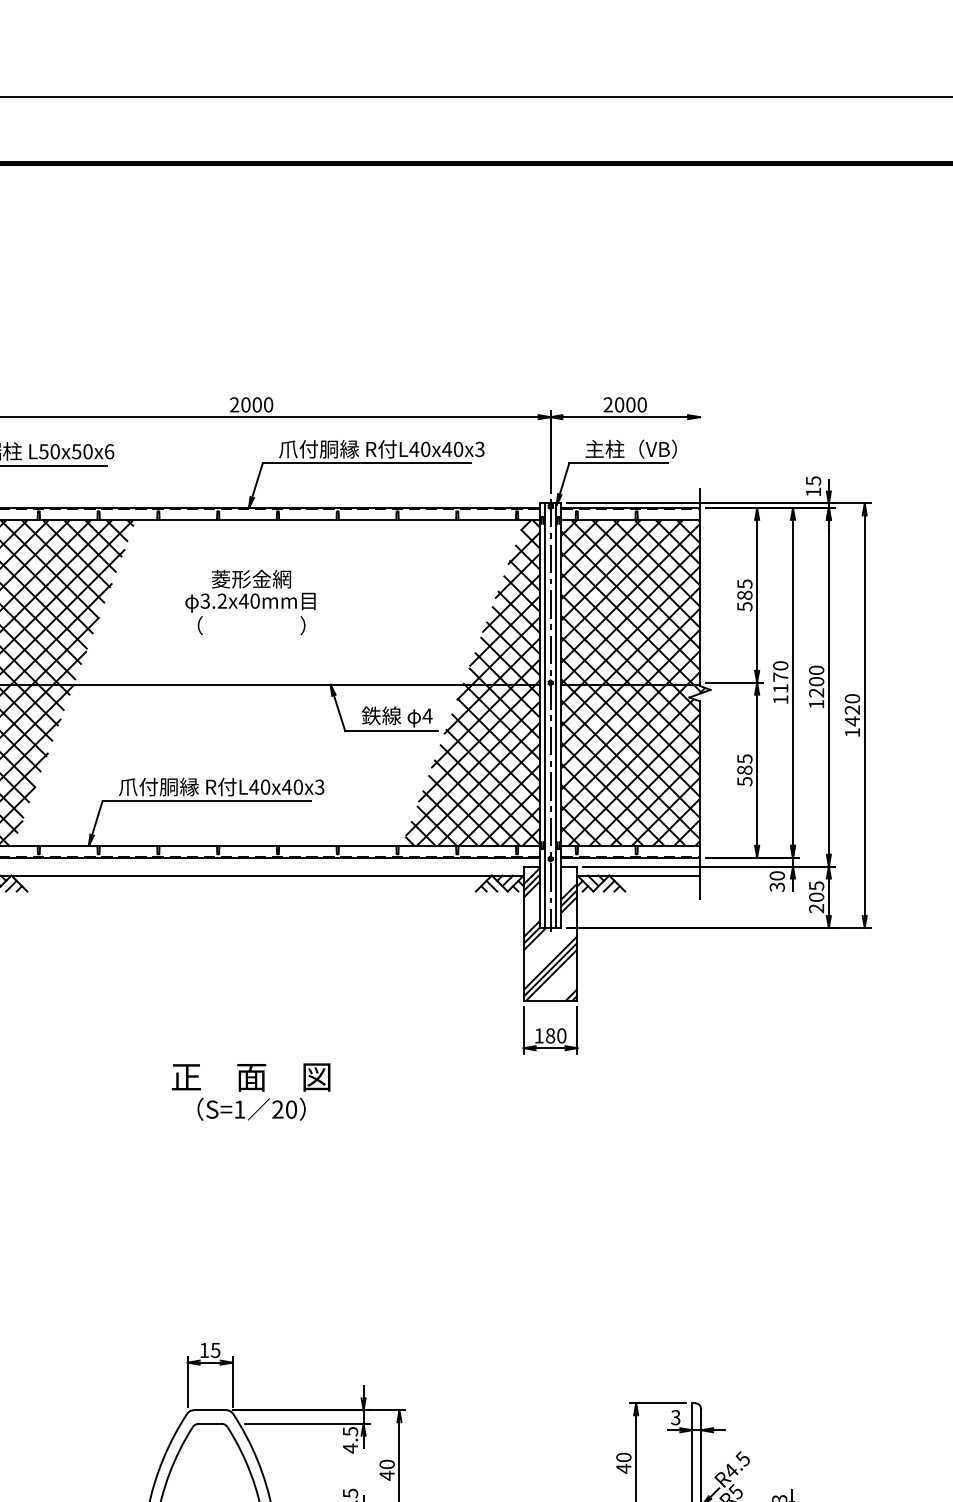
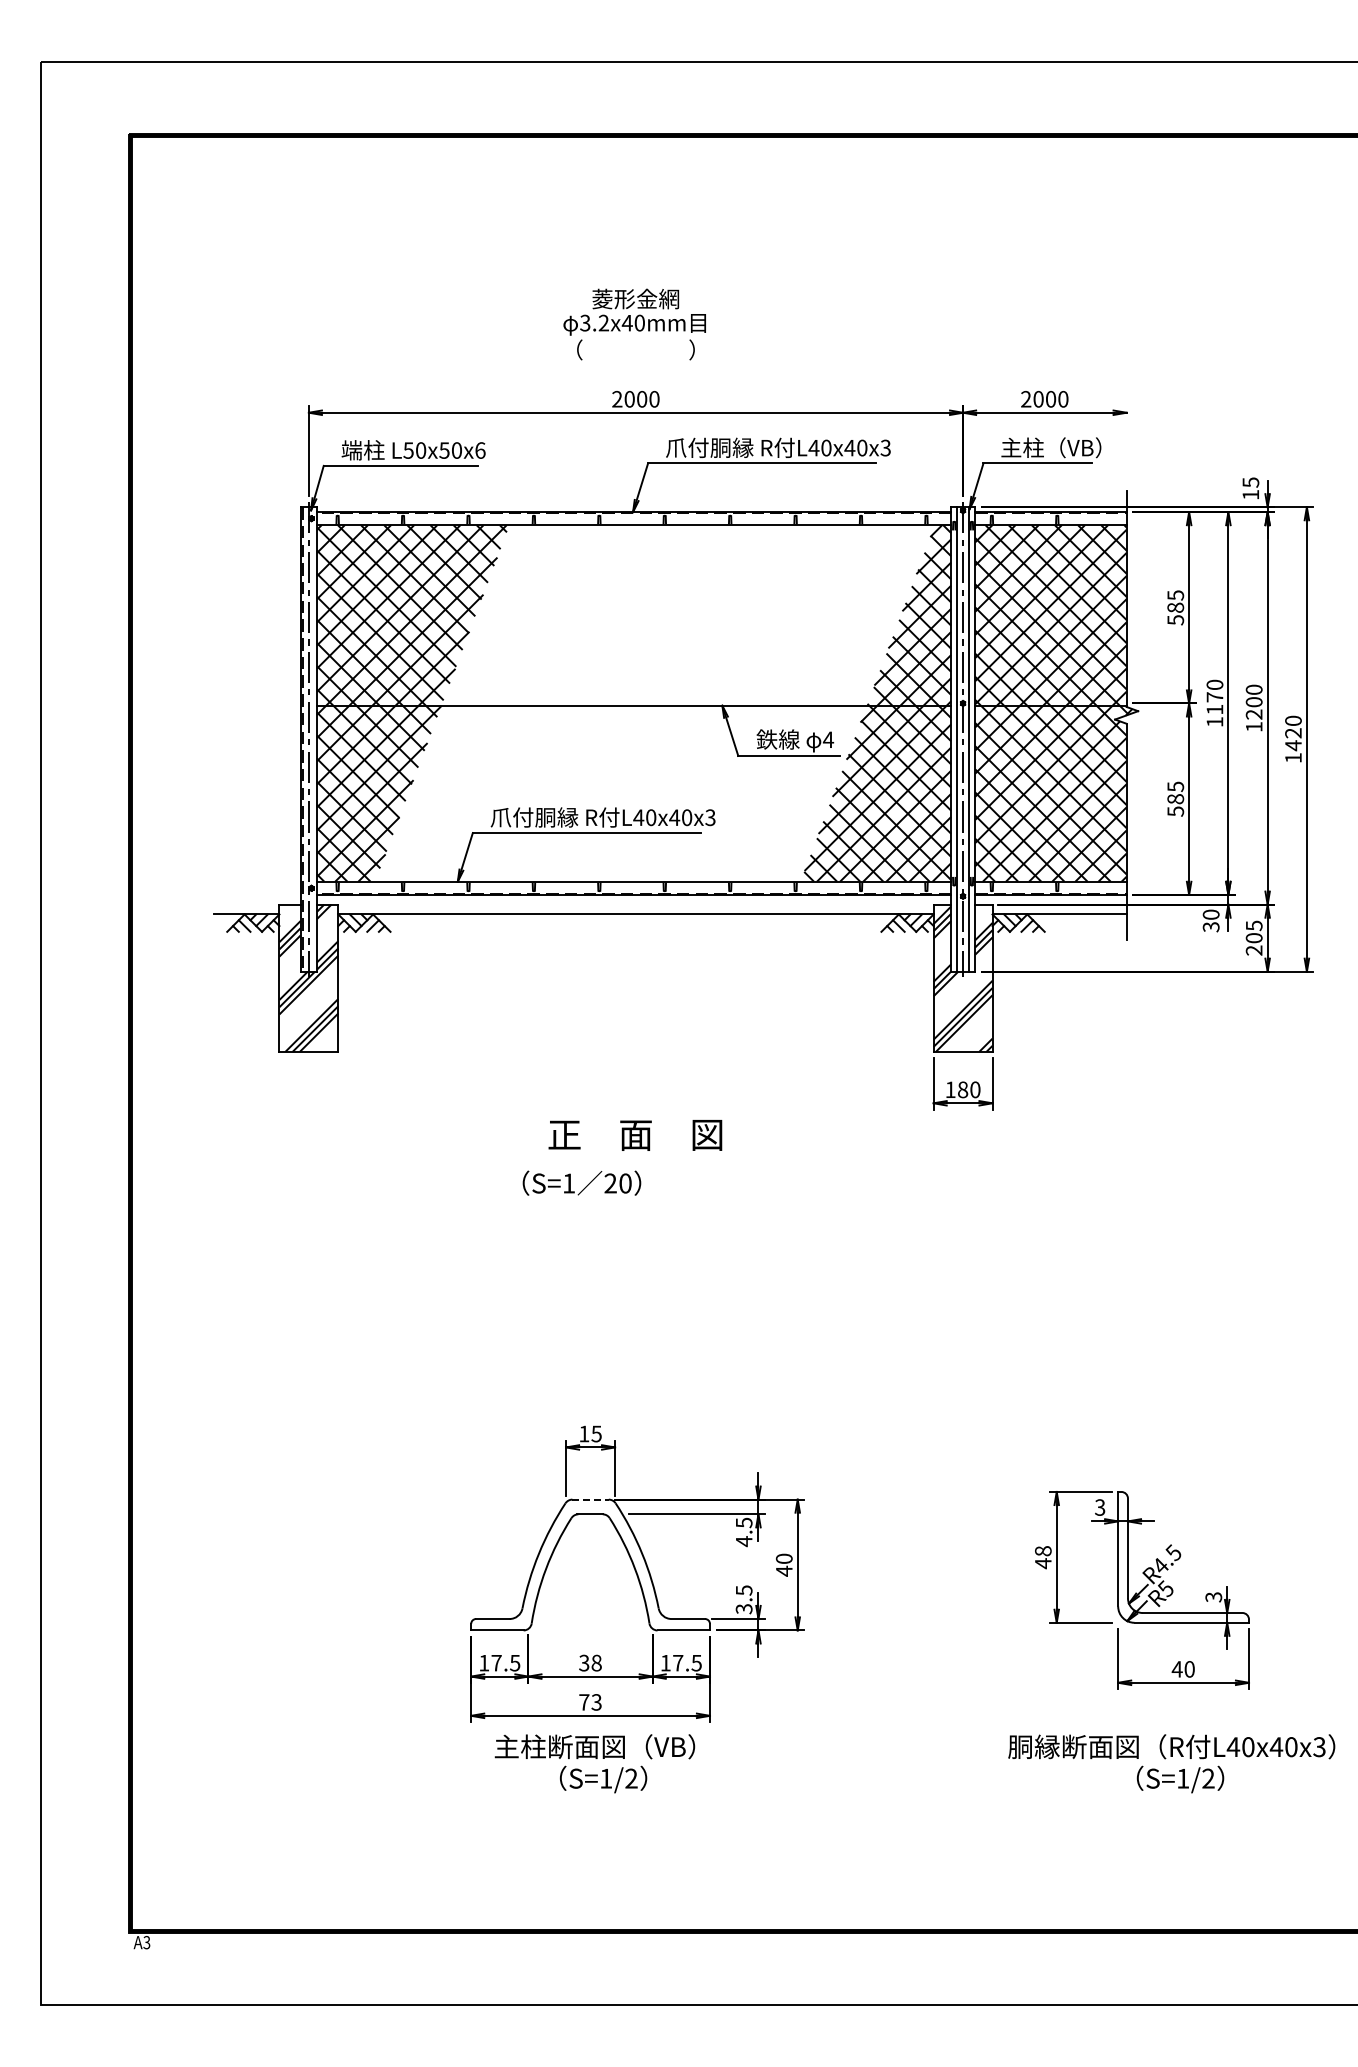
text: (250, 602) -> (634, 324), moved
text: (251, 1108) -> (581, 1182), moved
line: (211, 1410) -> (591, 1499), solid -> dashed
text: (624, 1457) -> (1043, 1551), 40 -> 48

